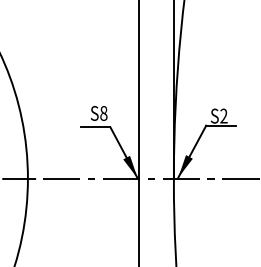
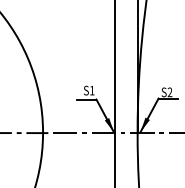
text: (104, 113) -> (92, 90), S8 -> S1

